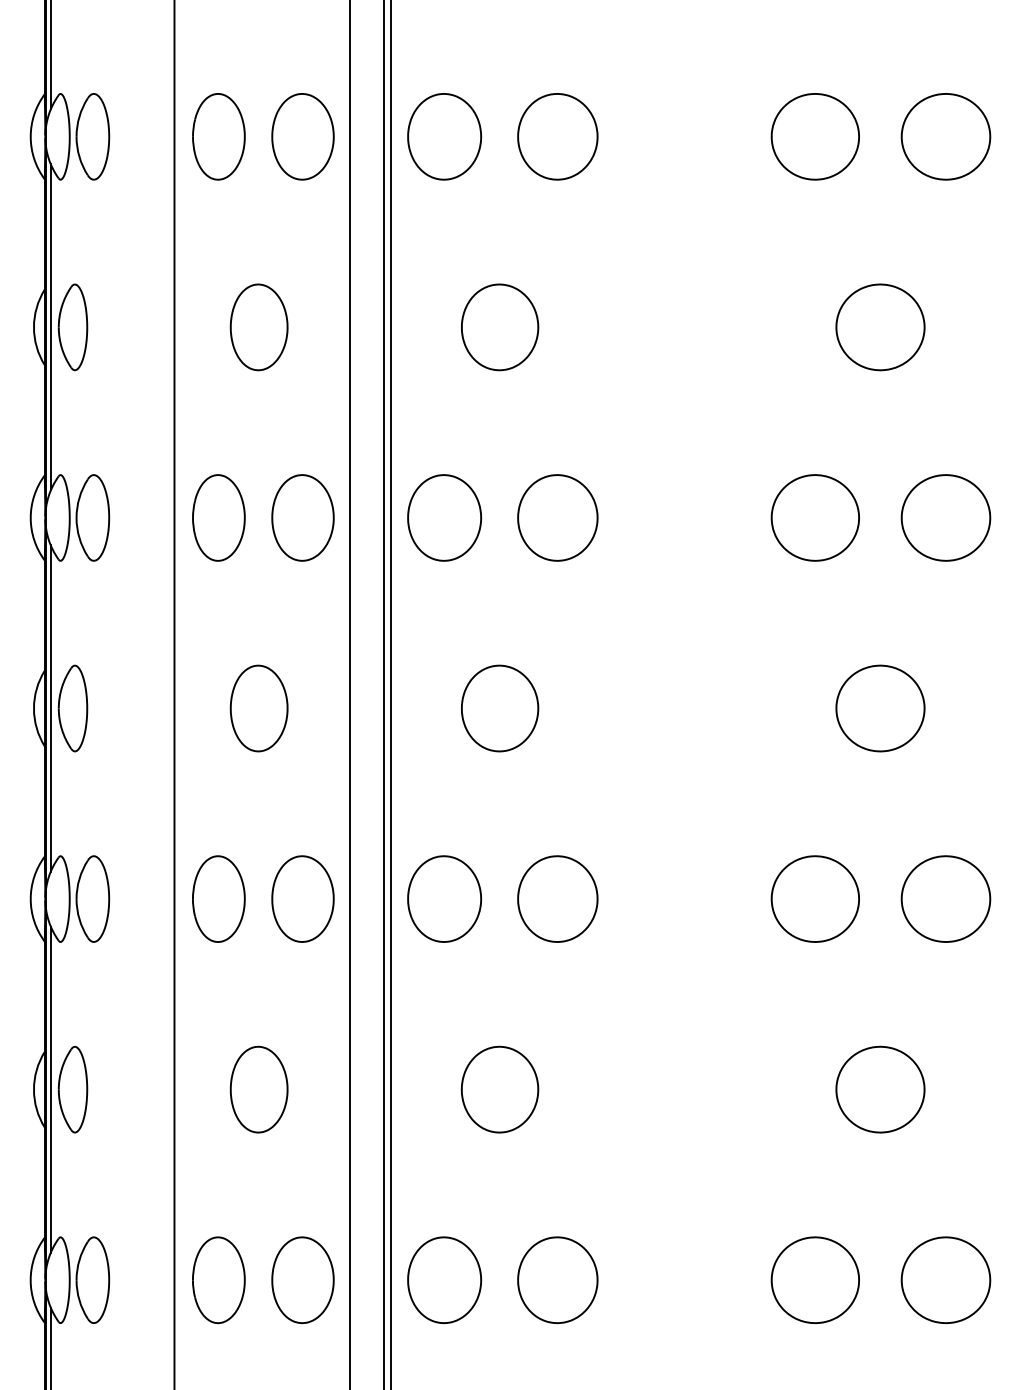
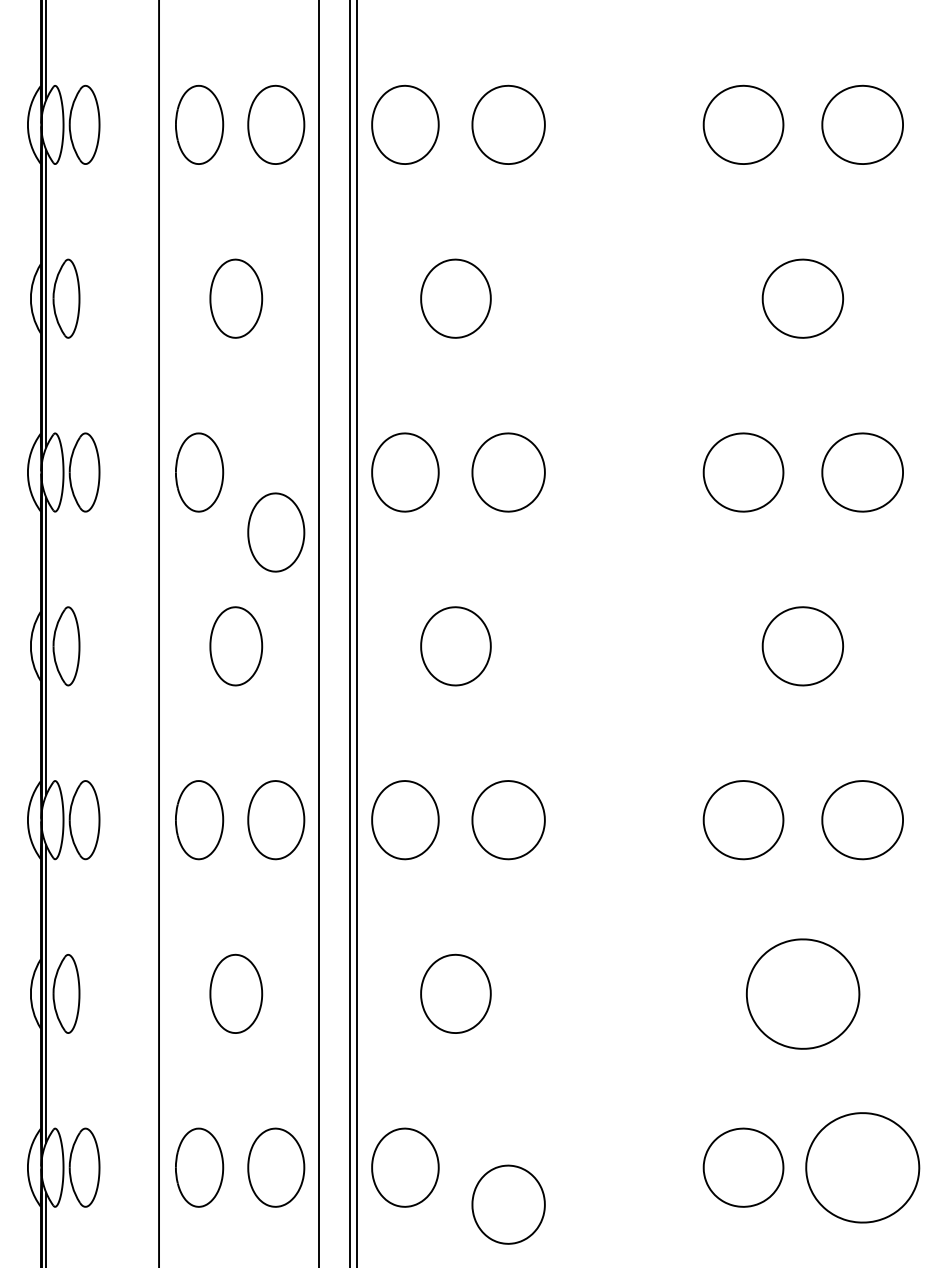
part: (303, 517) -> (276, 532), moved
part: (880, 1089) -> (802, 993), size x1.4
part: (557, 1279) -> (508, 1204), moved
part: (945, 1279) -> (862, 1167), size x1.4

